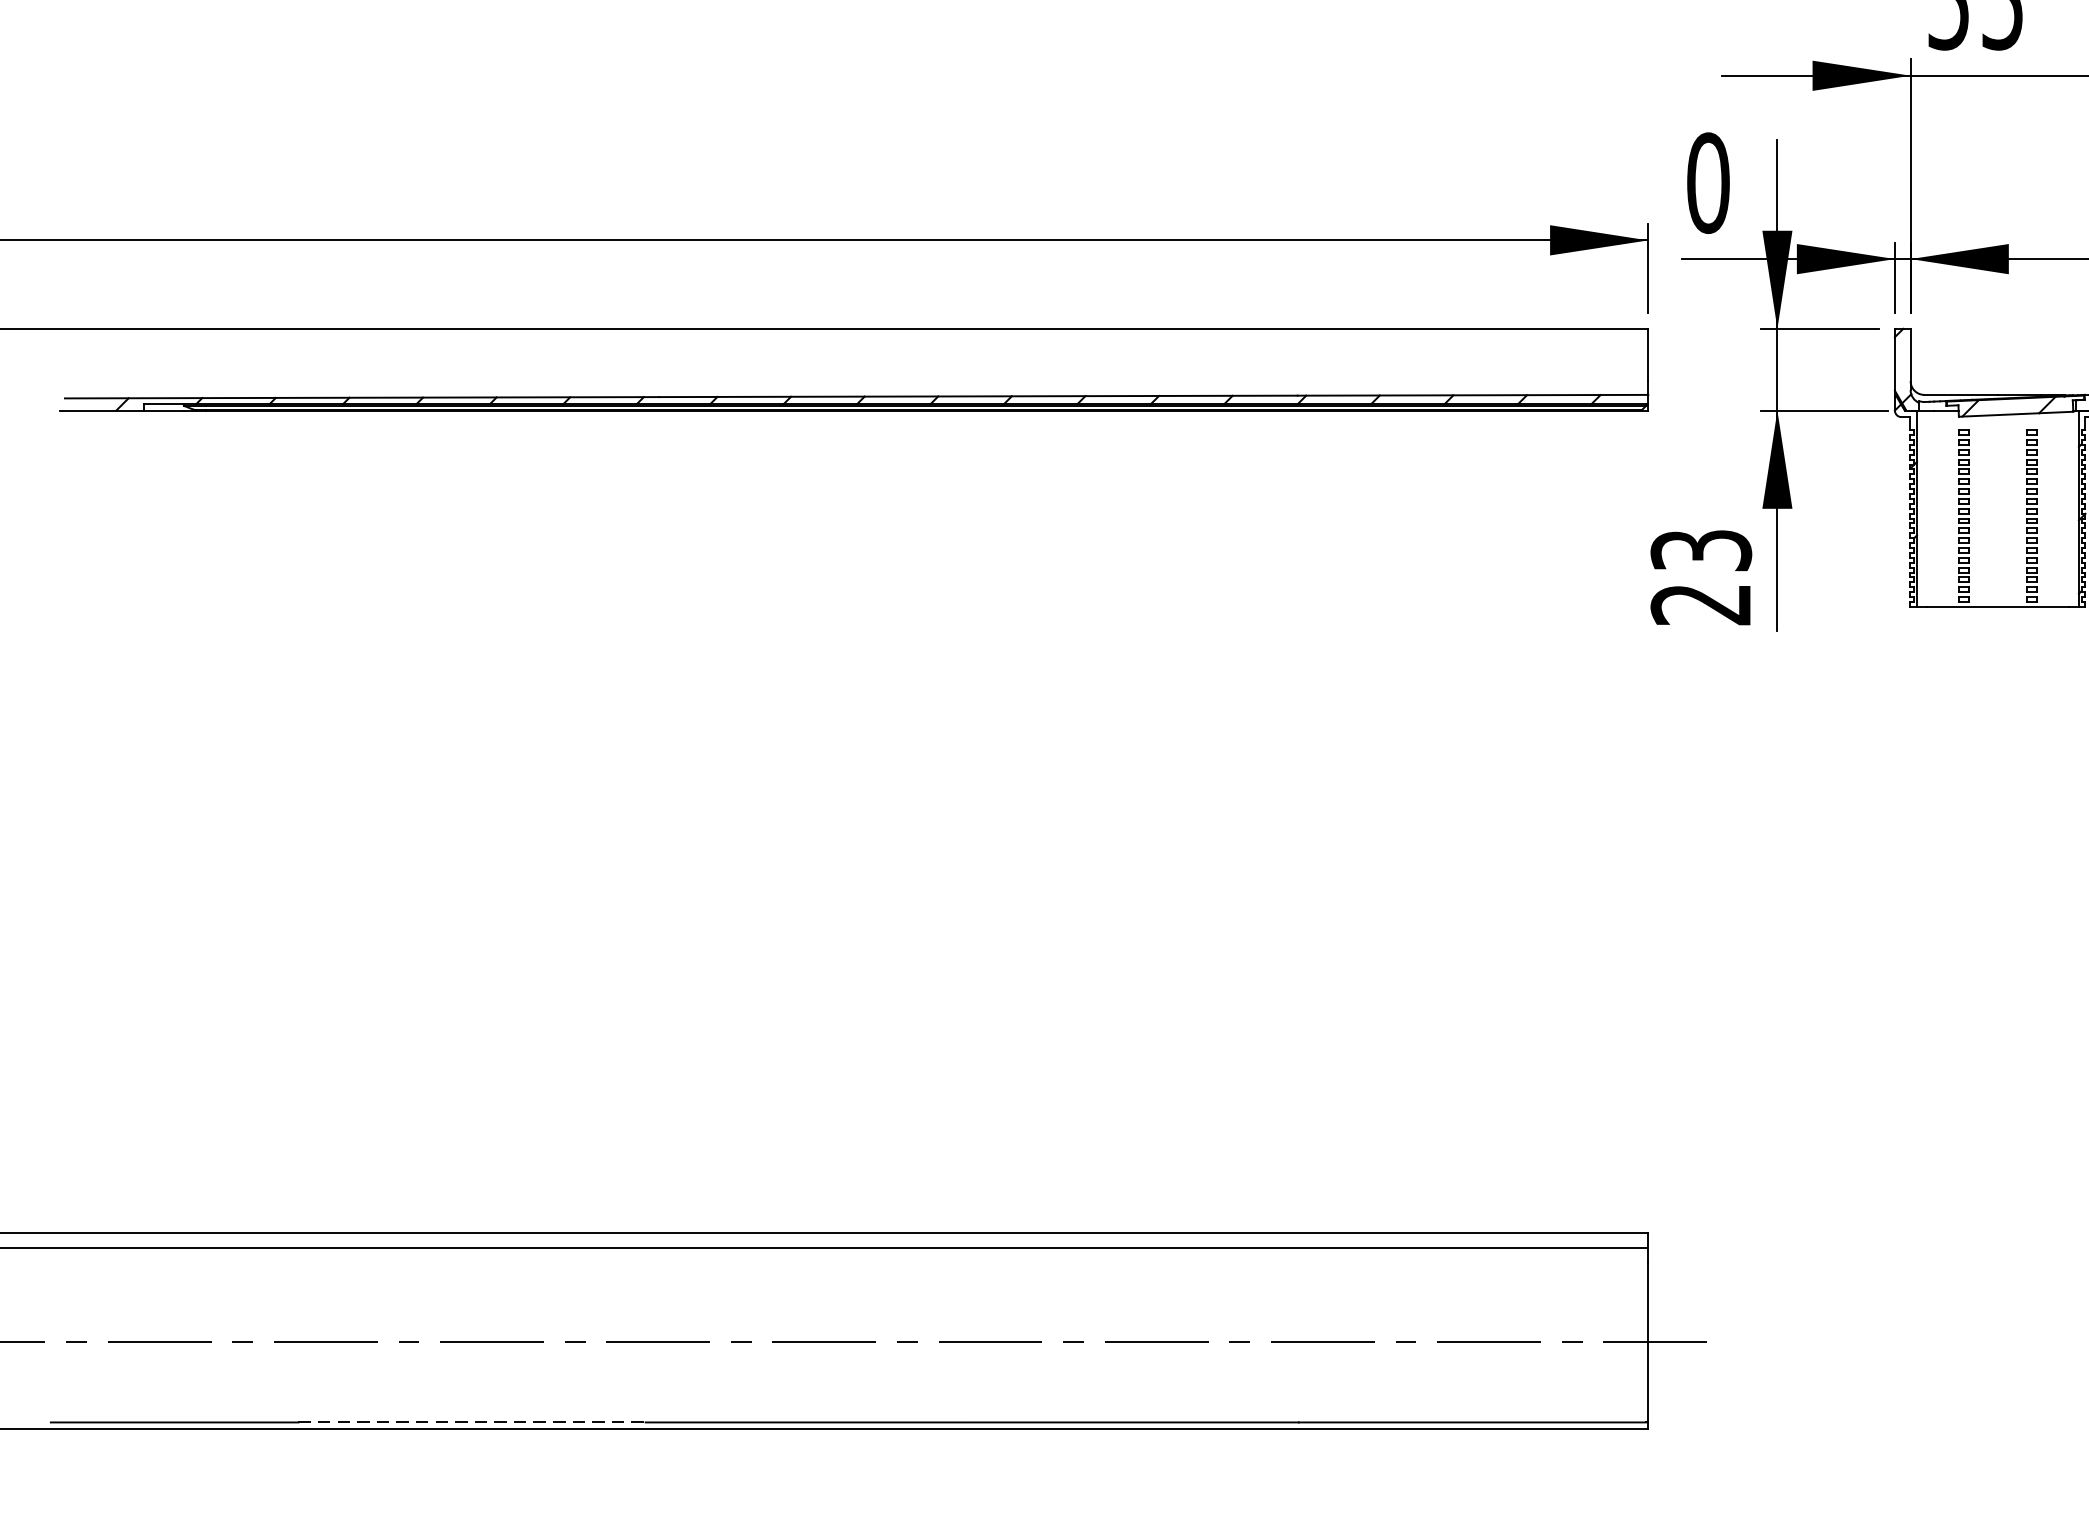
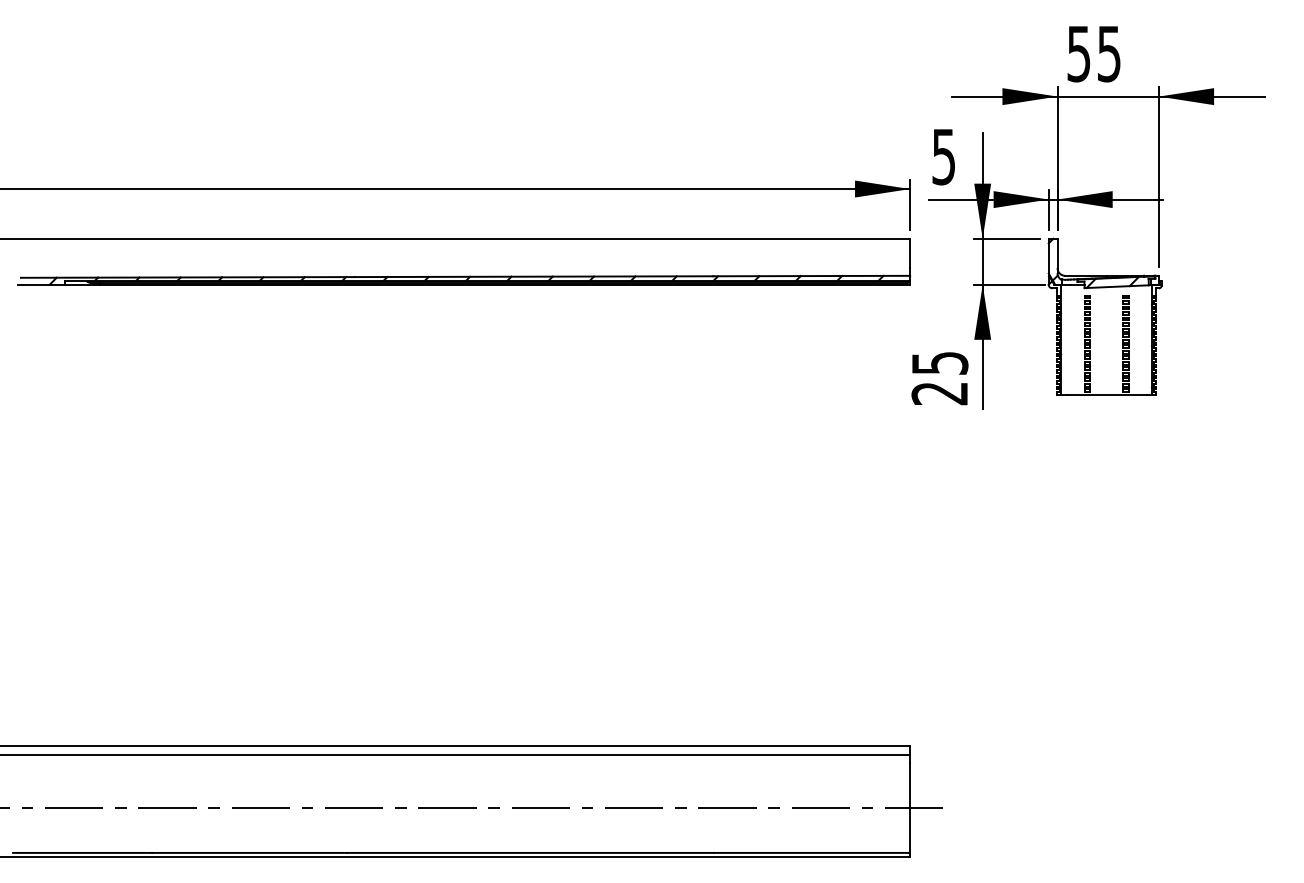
text: (1707, 182) -> (943, 156), 0 -> 5
text: (1700, 550) -> (939, 363), 23 -> 25
line: (471, 1421) -> (249, 852), dashed -> solid

